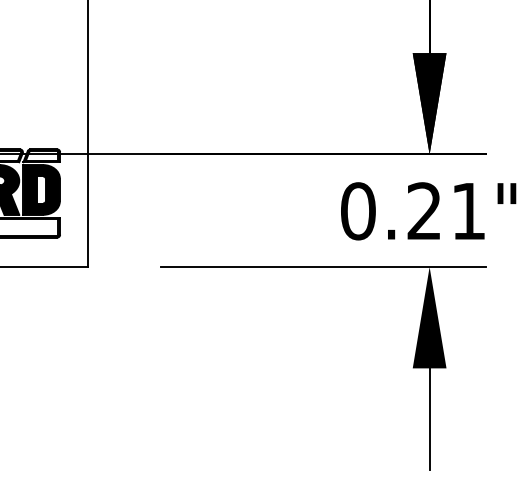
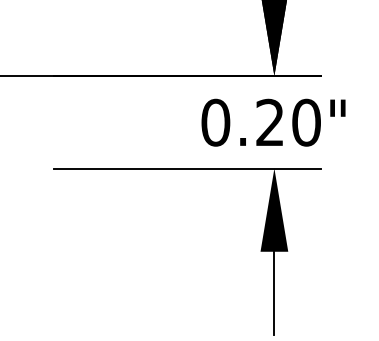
text: (468, 211) -> (306, 122), 0.21" -> 0.20"

